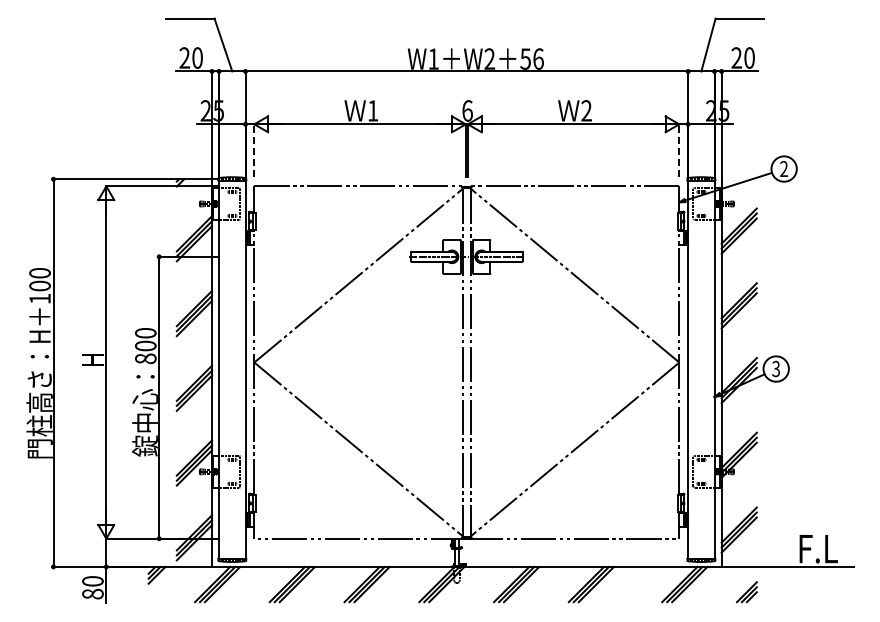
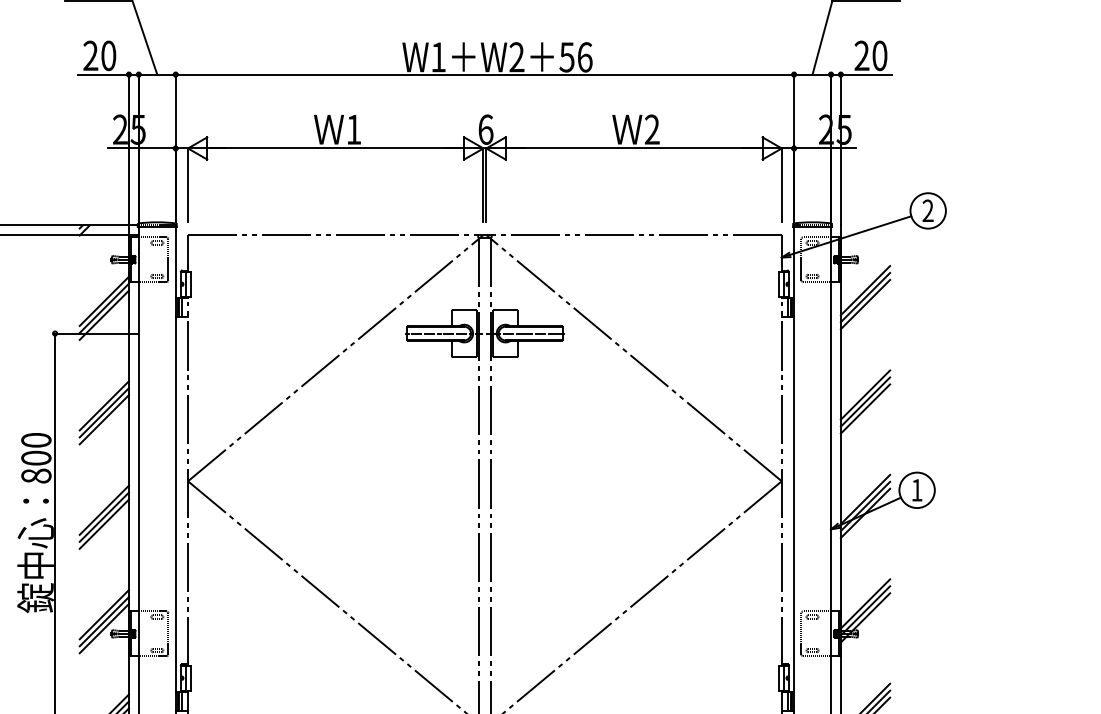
line: (254, 149) -> (188, 183), dashed -> solid
line: (679, 149) -> (782, 183), dashed -> solid
text: (775, 368) -> (916, 489), 3 -> 1

